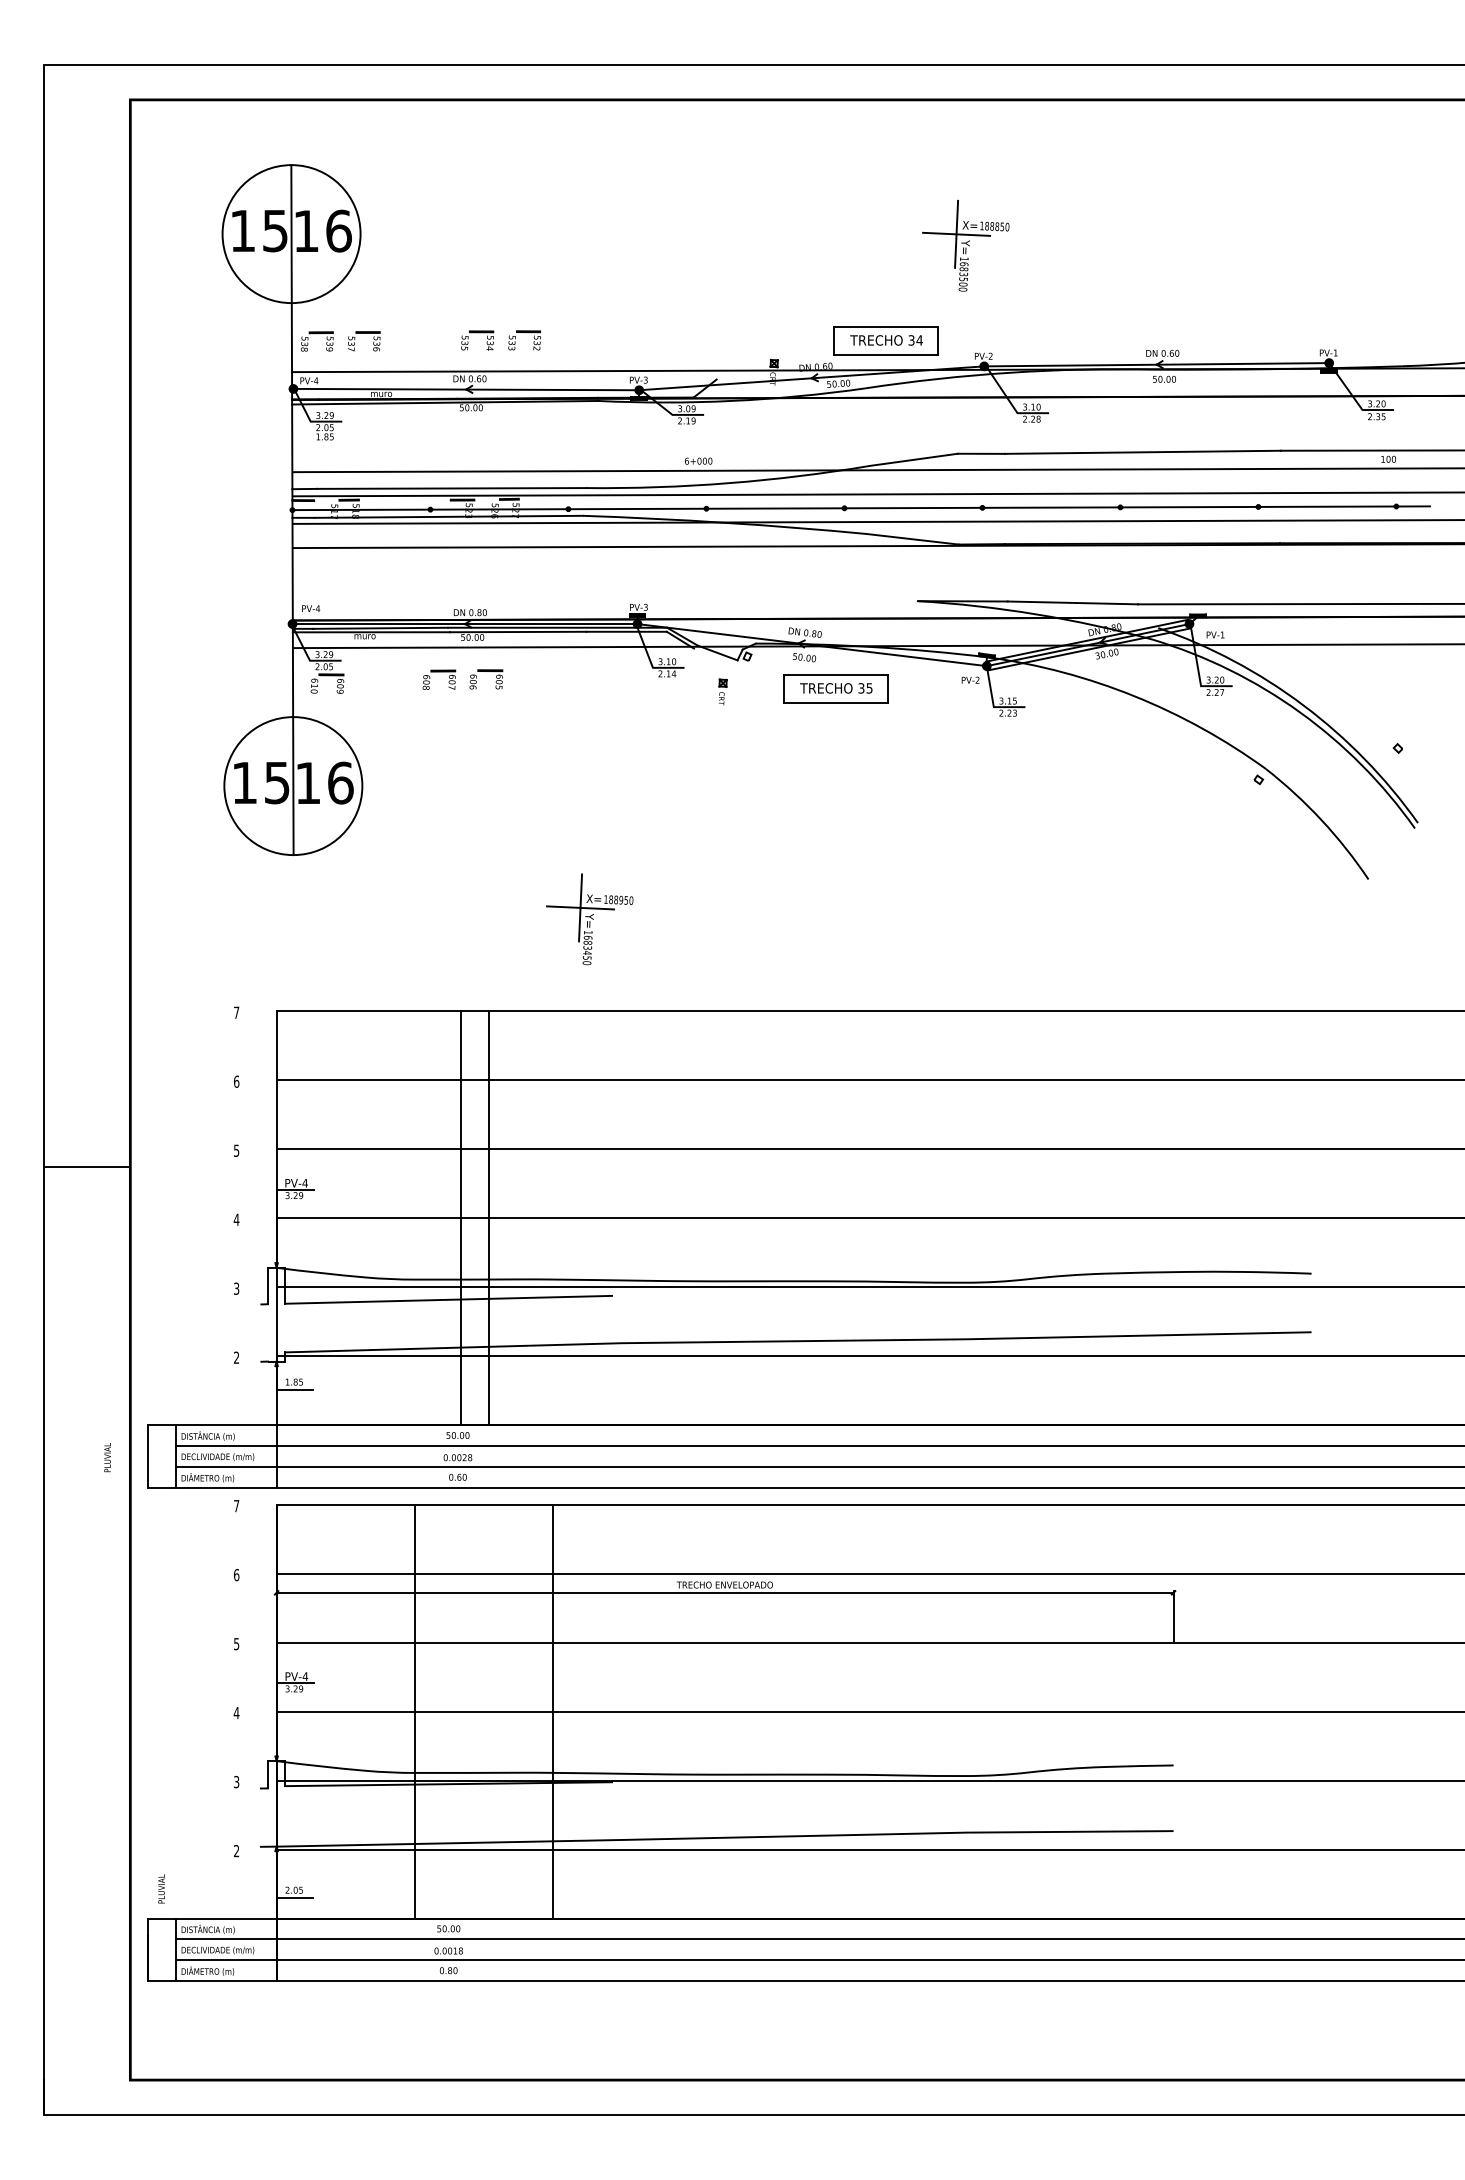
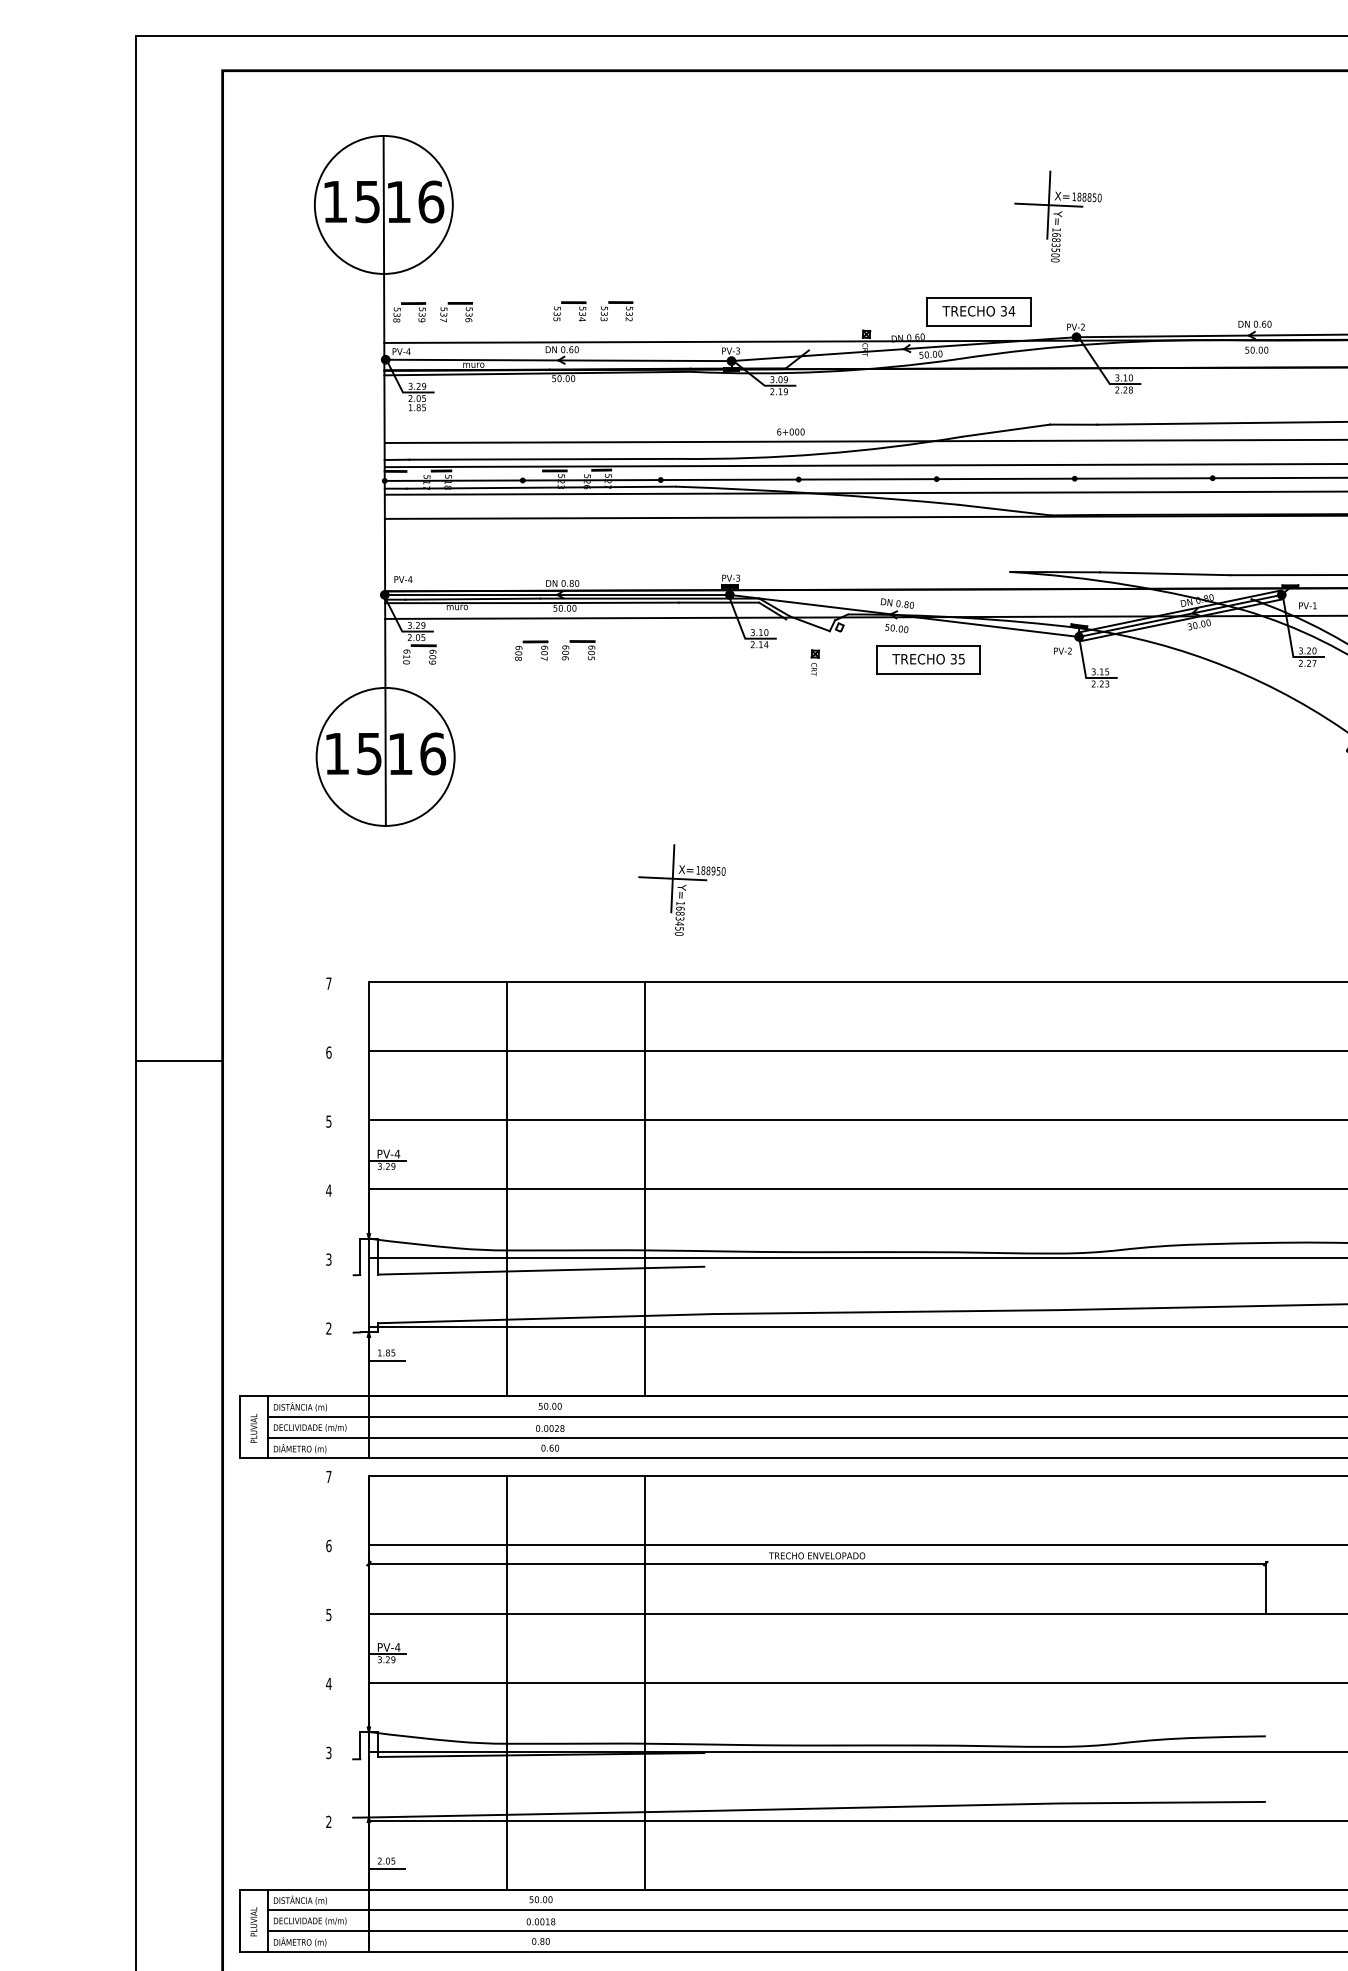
line: (87, 1166) -> (179, 1060), moved
line: (460, 1218) -> (506, 1189), moved
line: (488, 1218) -> (644, 1189), moved
text: (107, 1457) -> (253, 1428), moved
text: (161, 1888) -> (253, 1921), moved

